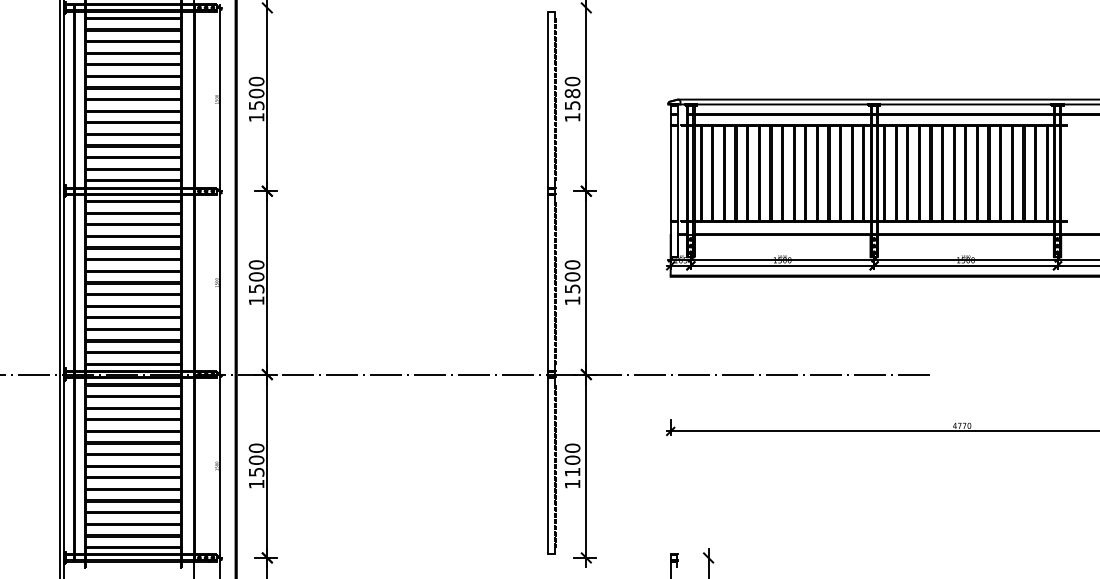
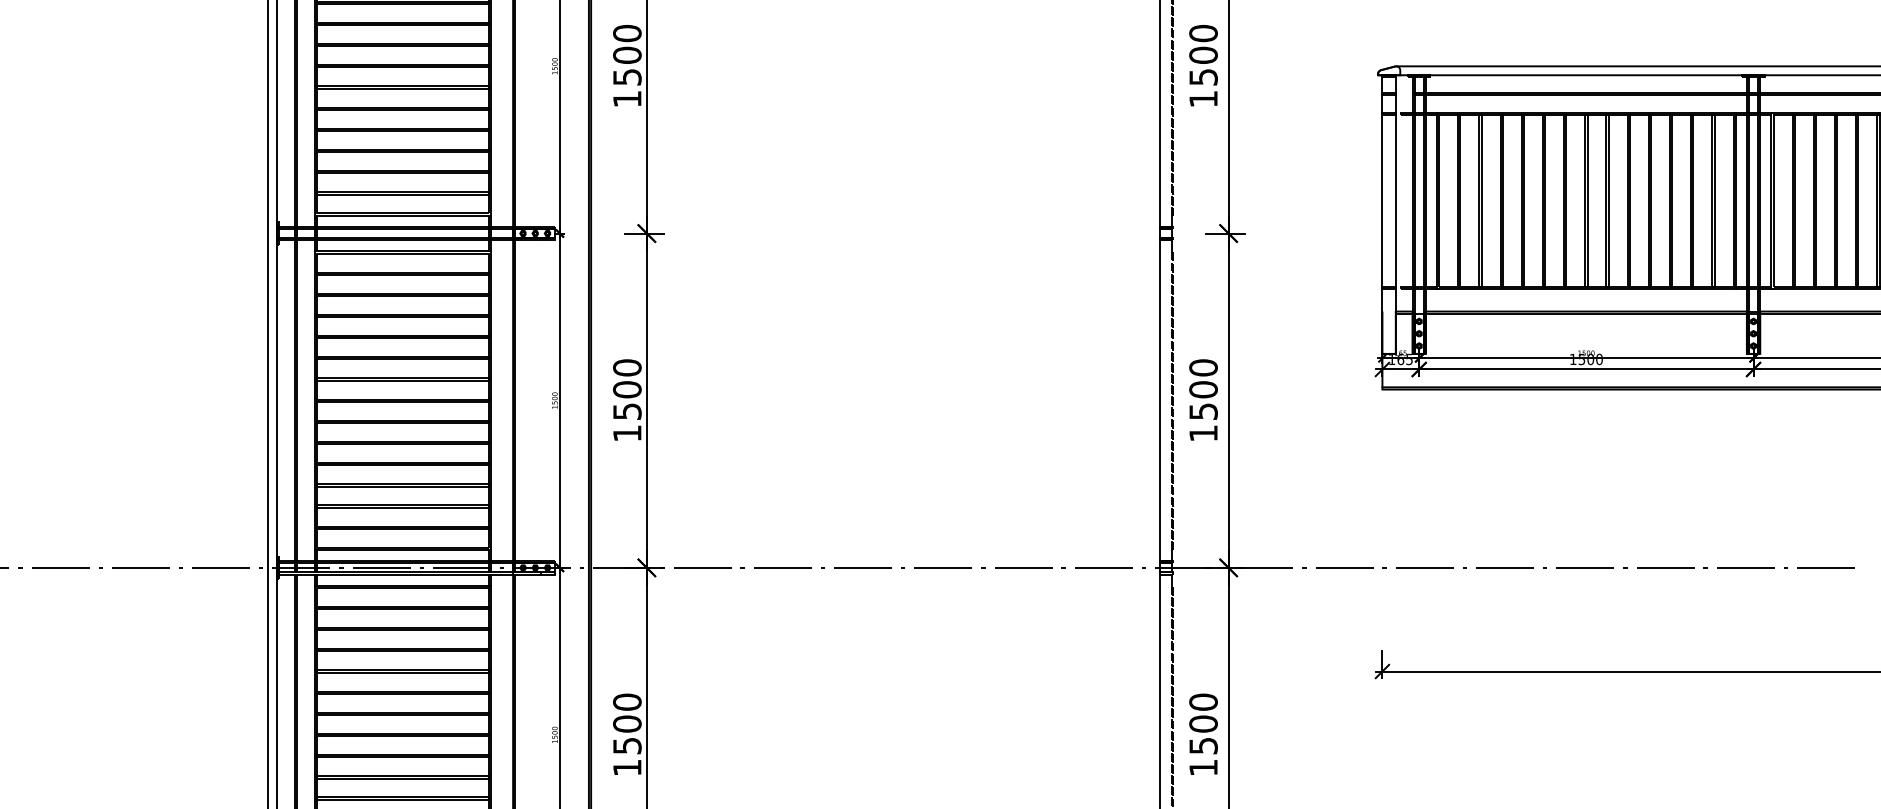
text: (572, 93) -> (1203, 55), 1580 -> 1500
text: (572, 472) -> (1203, 746), 1100 -> 1500

